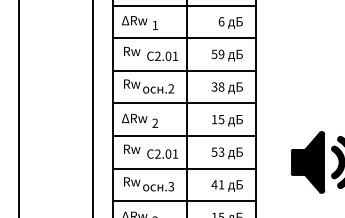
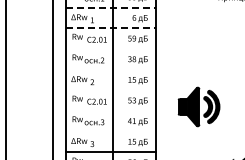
line: (185, 5) -> (111, 7), solid -> dashed
line: (185, 38) -> (111, 28), solid -> dashed
line: (183, 70) -> (110, 48), removed
line: (183, 103) -> (110, 69), removed
line: (183, 136) -> (110, 90), removed
line: (183, 168) -> (110, 110), removed
line: (183, 201) -> (110, 131), removed

